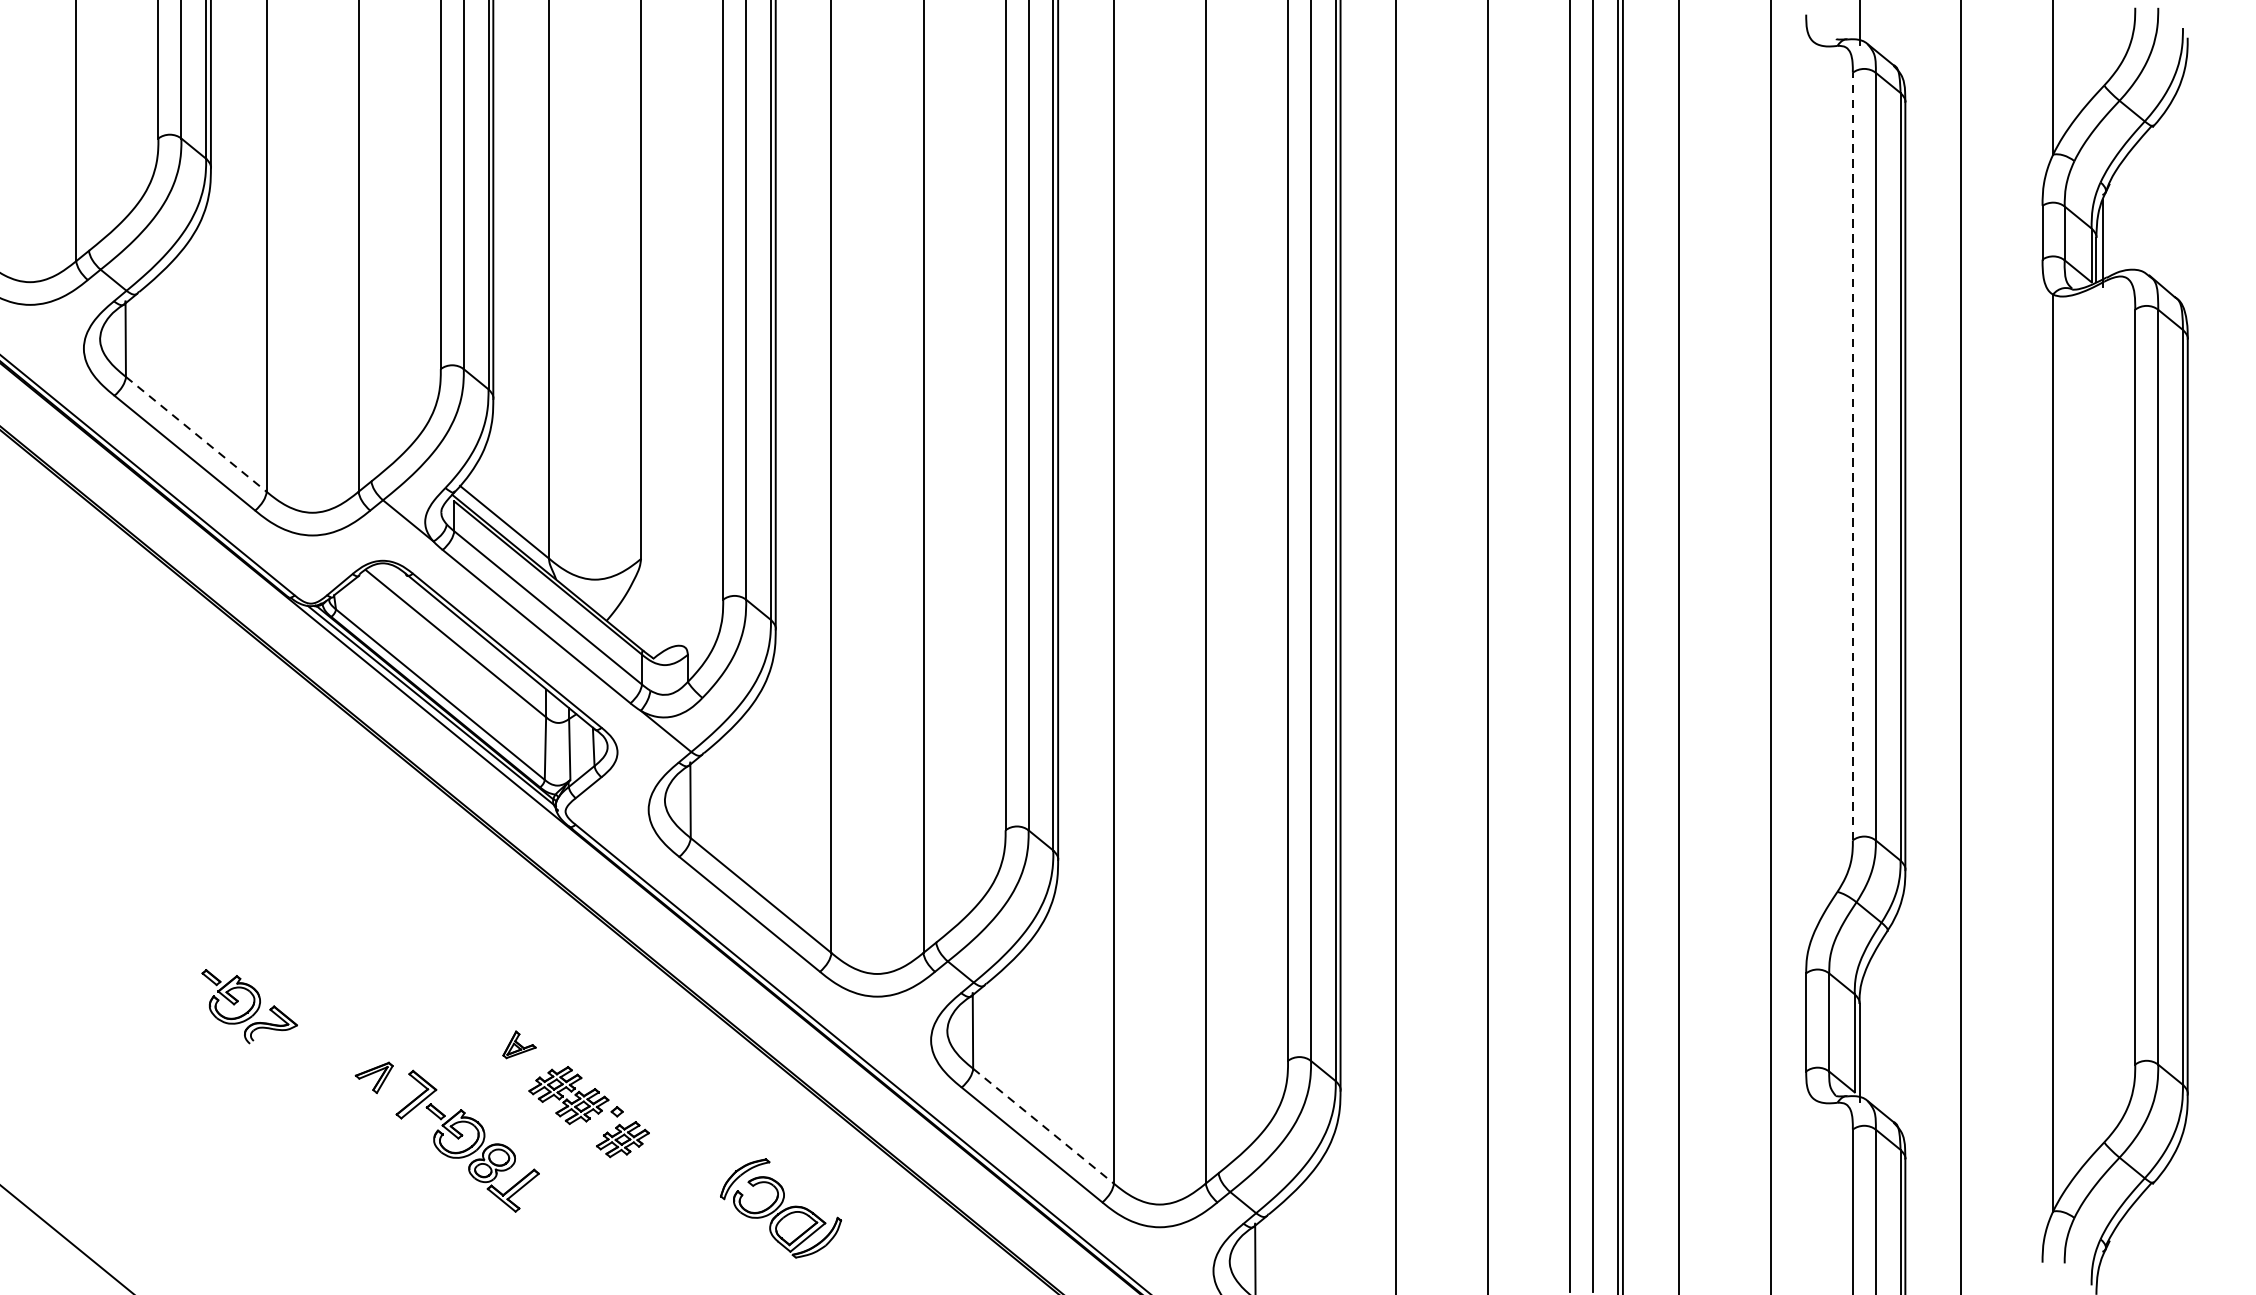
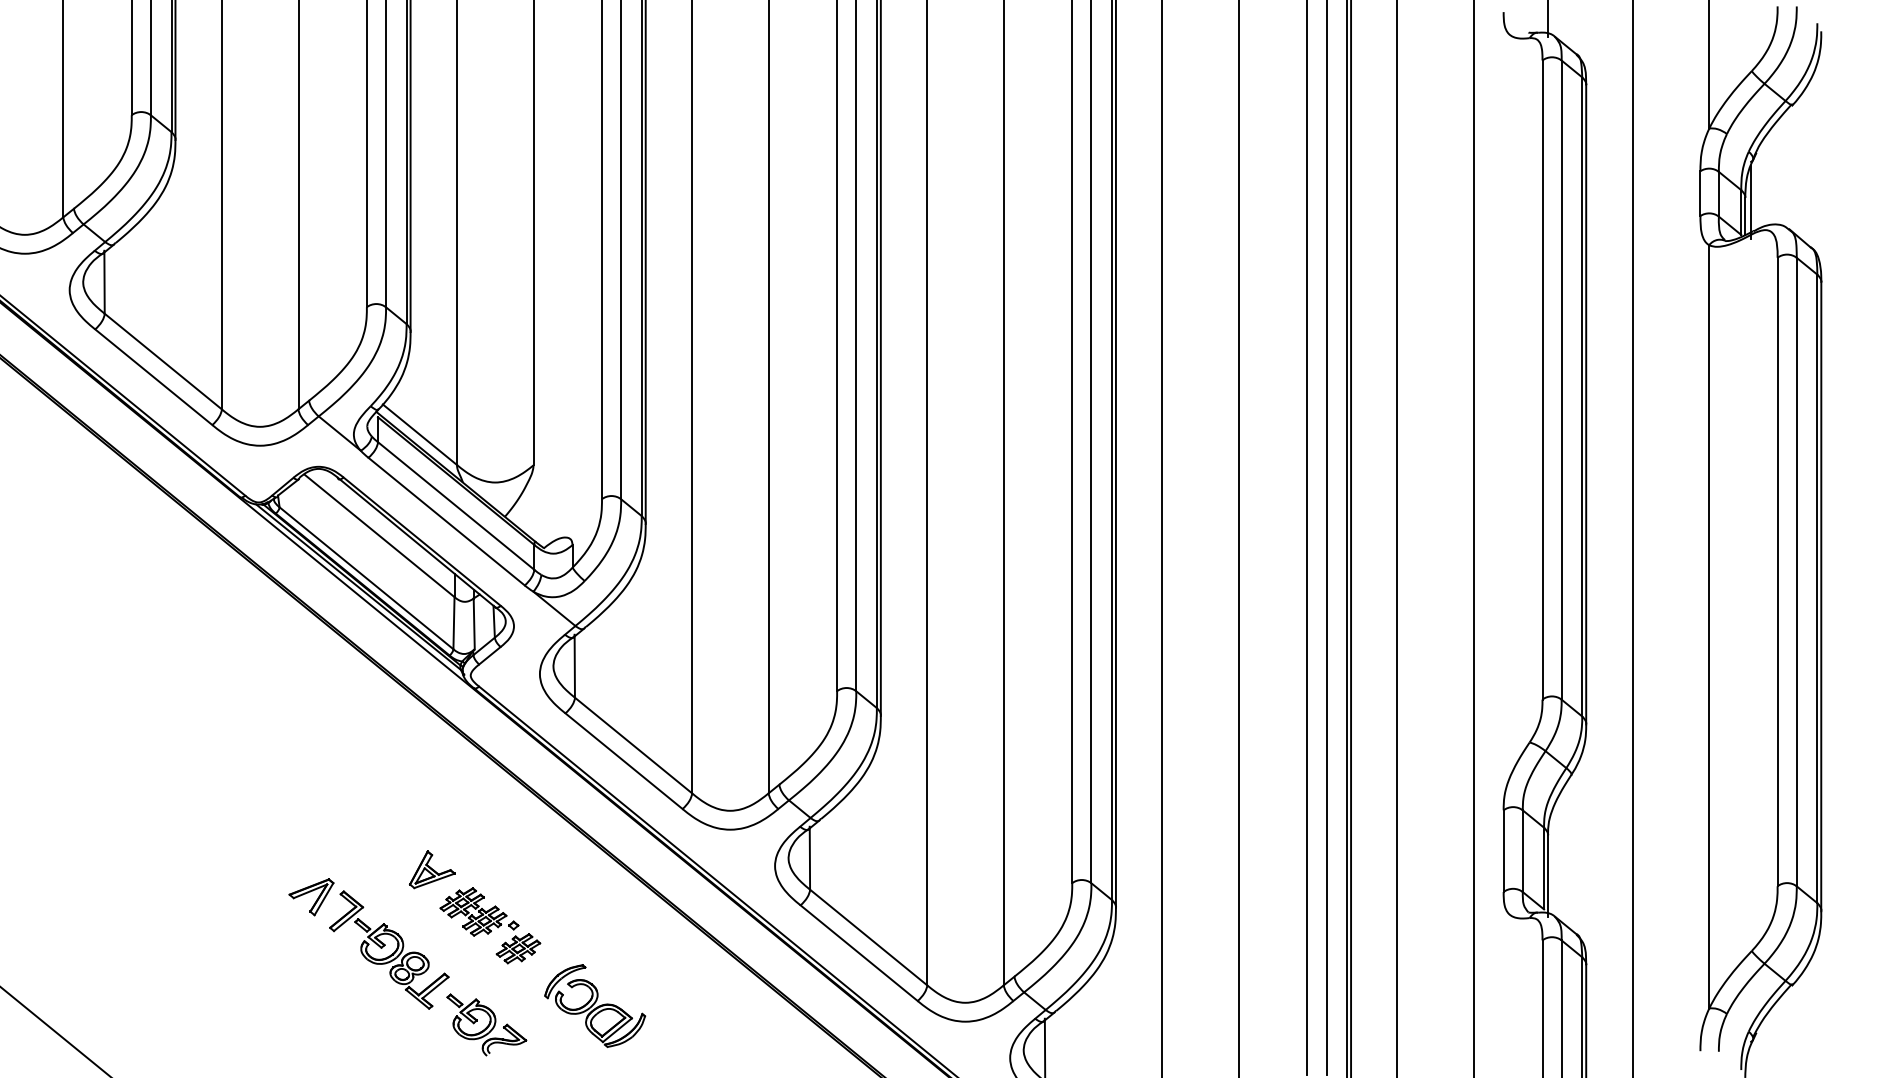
line: (196, 434) -> (163, 361), dashed -> solid
line: (1852, 457) -> (1542, 380), dashed -> solid
part: (249, 1006) -> (486, 1024), moved
part: (519, 1044) -> (432, 869), size x1.67
part: (374, 1078) -> (311, 897), size x1.43
line: (1043, 1126) -> (868, 937), dashed -> solid
part: (781, 1207) -> (595, 1005), moved

